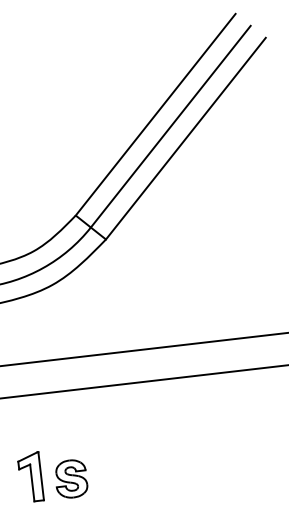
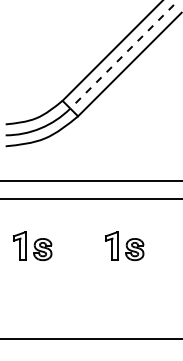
line: (169, 128) -> (121, 57), solid -> dashed
part: (212, 455) -> (124, 245), added

